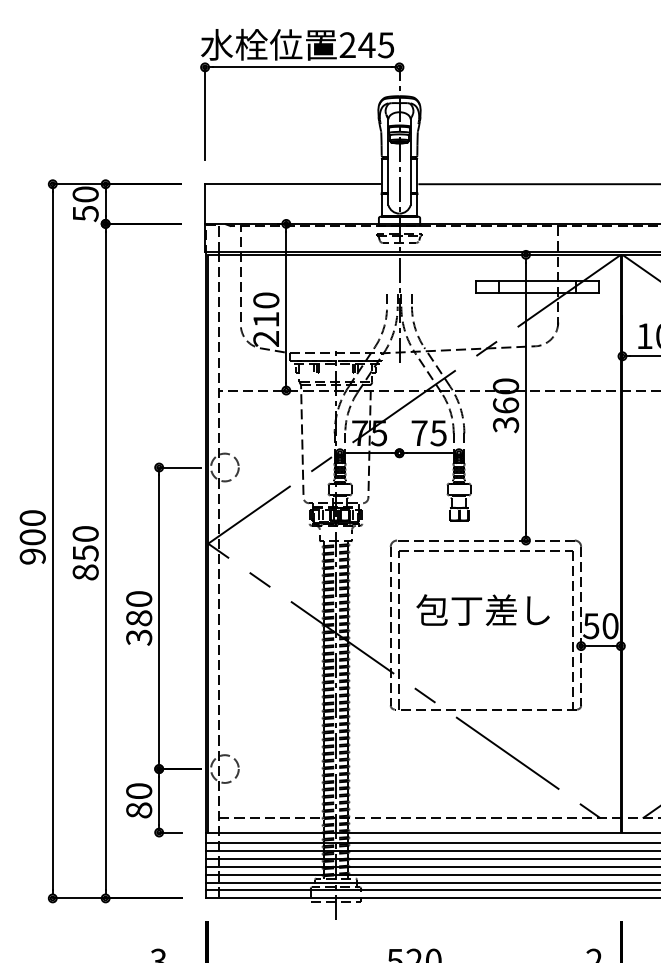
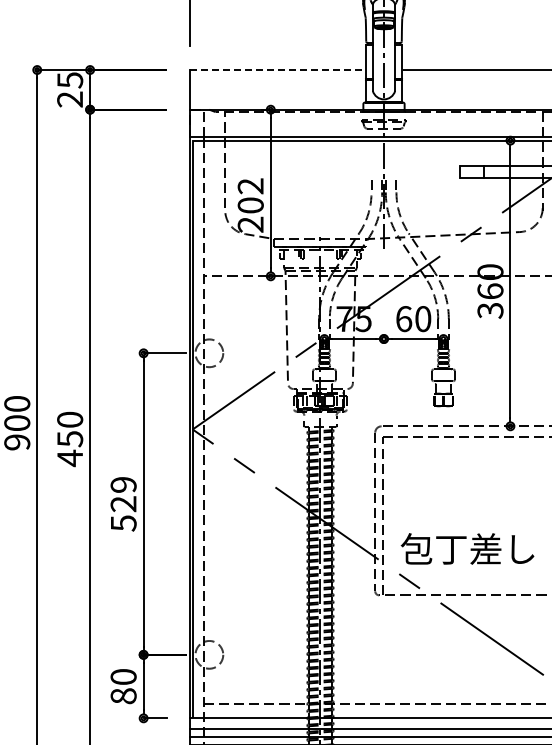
line: (292, 184) -> (276, 70), solid -> dashed
text: (85, 204) -> (69, 90), 50 -> 25
text: (266, 309) -> (250, 195), 210 -> 202
text: (428, 433) -> (412, 319), 75 -> 60
text: (85, 572) -> (69, 458), 850 -> 450
text: (482, 609) -> (466, 548), moved
text: (139, 618) -> (123, 504), 380 -> 529

